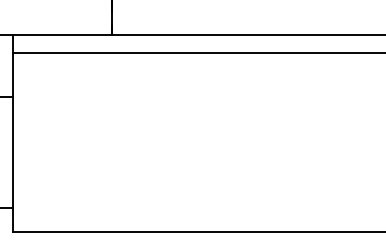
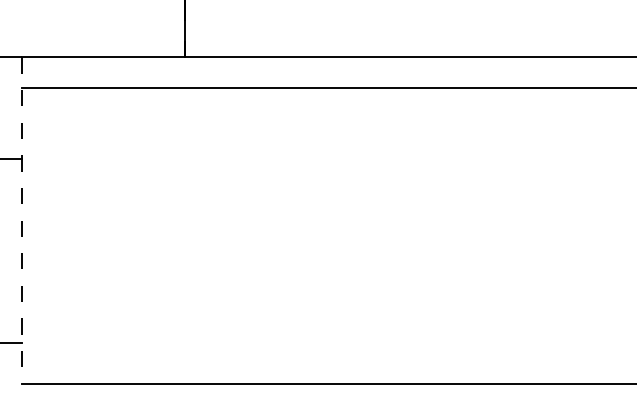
line: (13, 133) -> (22, 220), solid -> dashed

